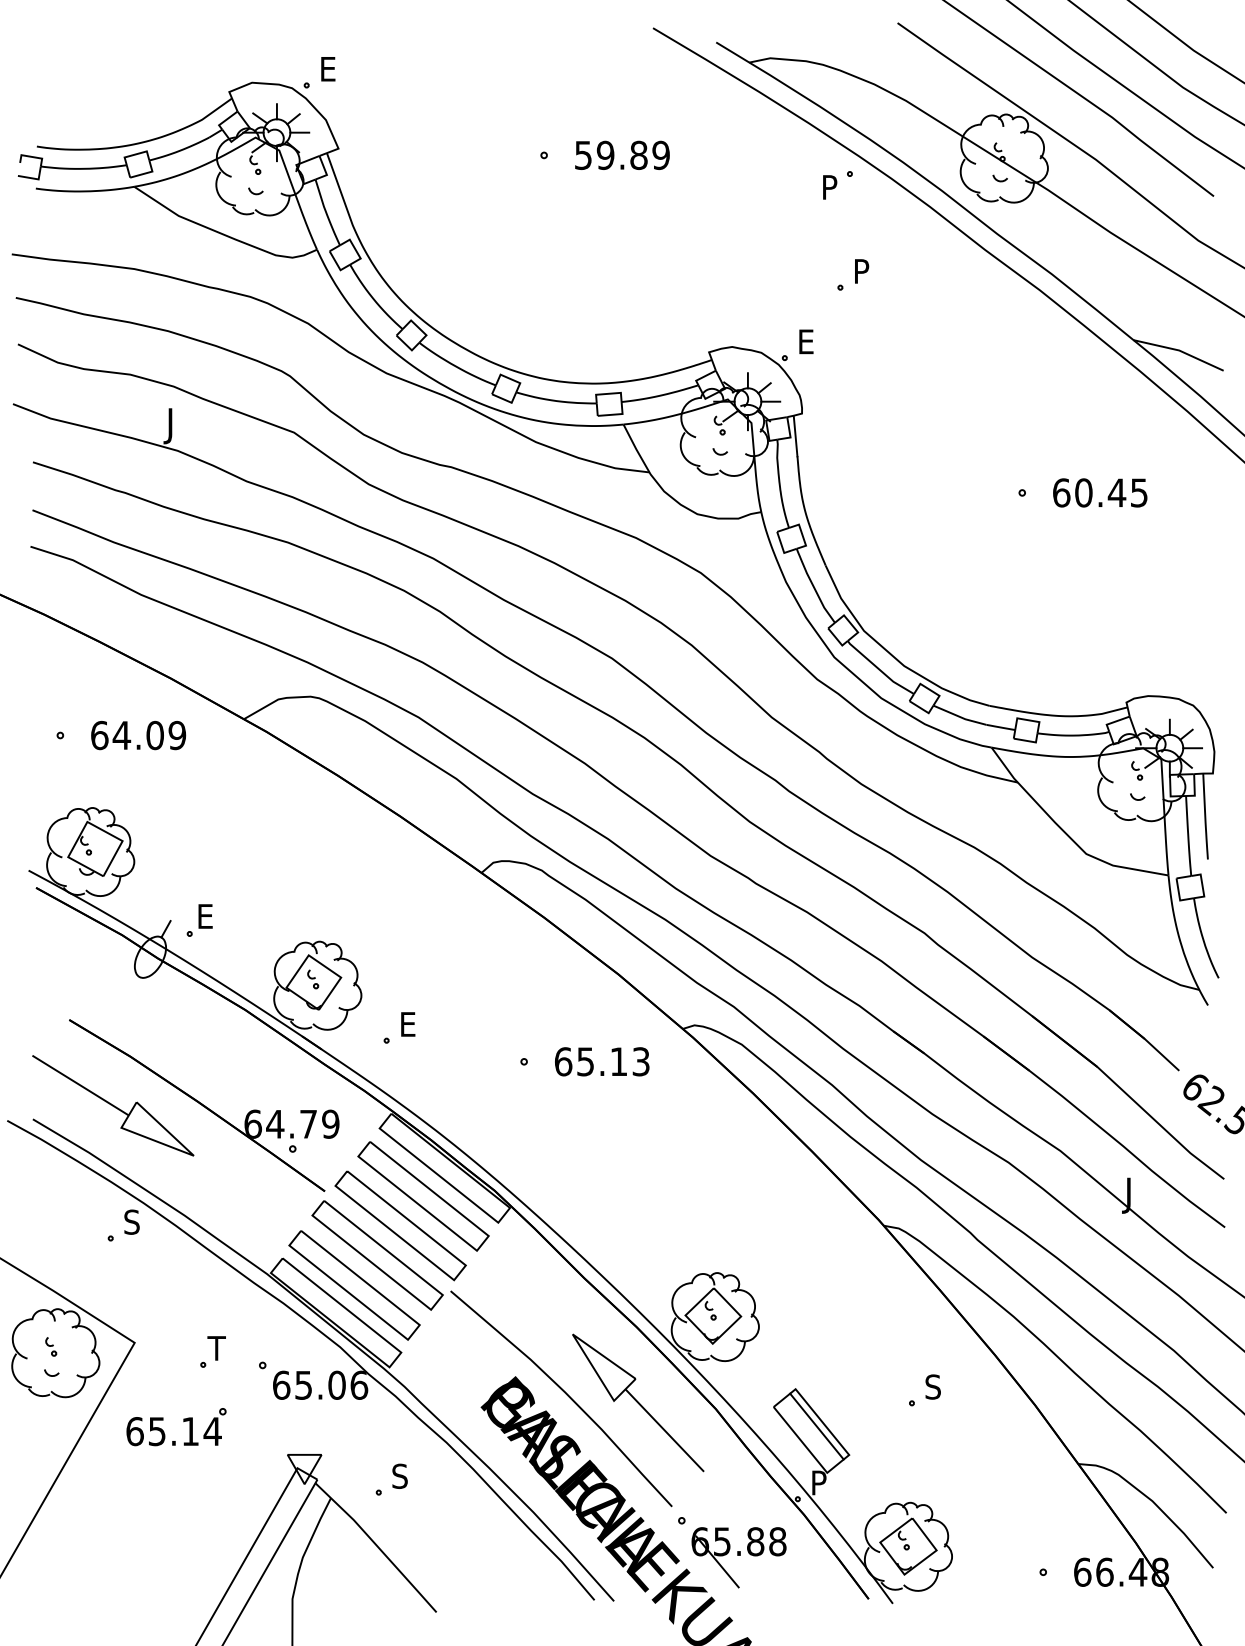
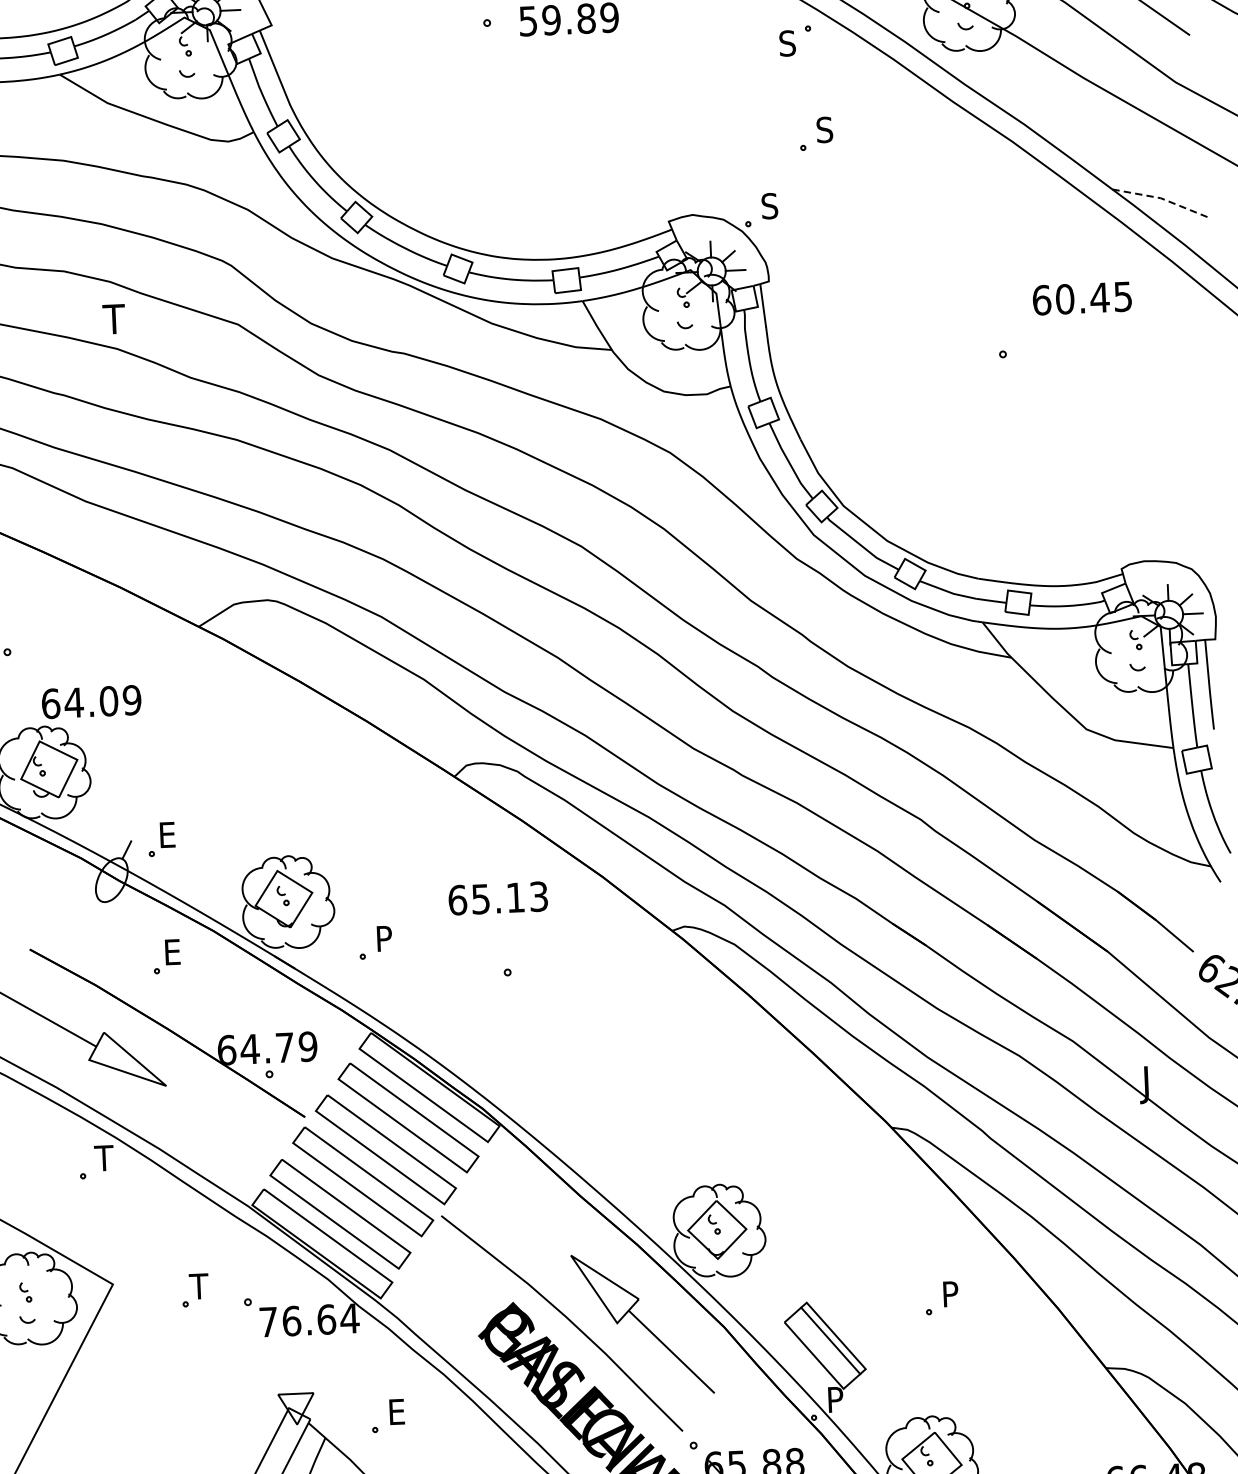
text: (829, 187) -> (787, 43), P -> S
text: (861, 271) -> (824, 130), P -> S
text: (805, 341) -> (769, 205), E -> S
line: (1180, 350) -> (1162, 198), solid -> dashed
text: (174, 426) -> (112, 323), J -> T
text: (1100, 492) -> (1082, 298), moved
text: (138, 735) -> (91, 702), moved
text: (409, 1024) -> (385, 938), E -> P
part: (199, 1032) -> (166, 956), added
text: (602, 1061) -> (498, 898), moved
text: (131, 1221) -> (104, 1157), S -> T
text: (320, 1384) -> (309, 1319), 65.06 -> 76.64
text: (932, 1386) -> (949, 1293), S -> P
part: (183, 1422) -> (167, 1365), removed
text: (399, 1475) -> (396, 1411), S -> E

